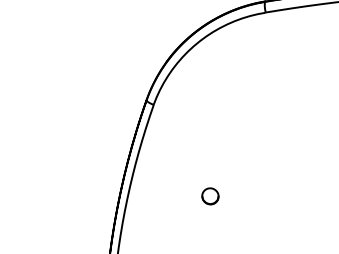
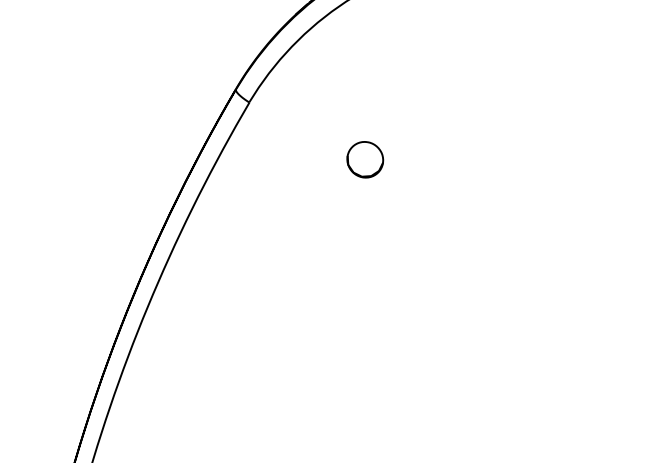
part: (210, 196) -> (365, 160), moved

